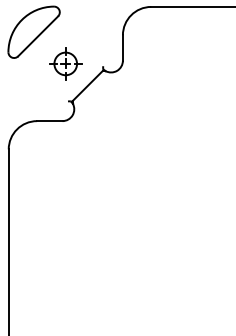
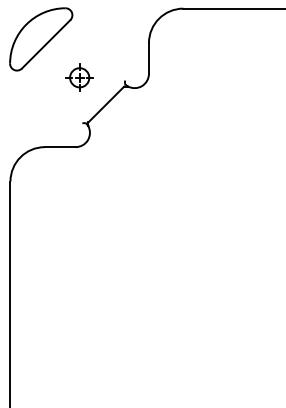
part: (65, 63) -> (79, 77), size x0.7

